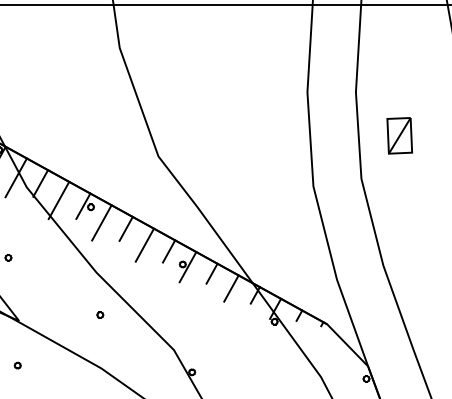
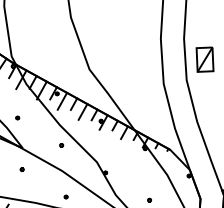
part: (398, 135) -> (204, 59), size x1.43

